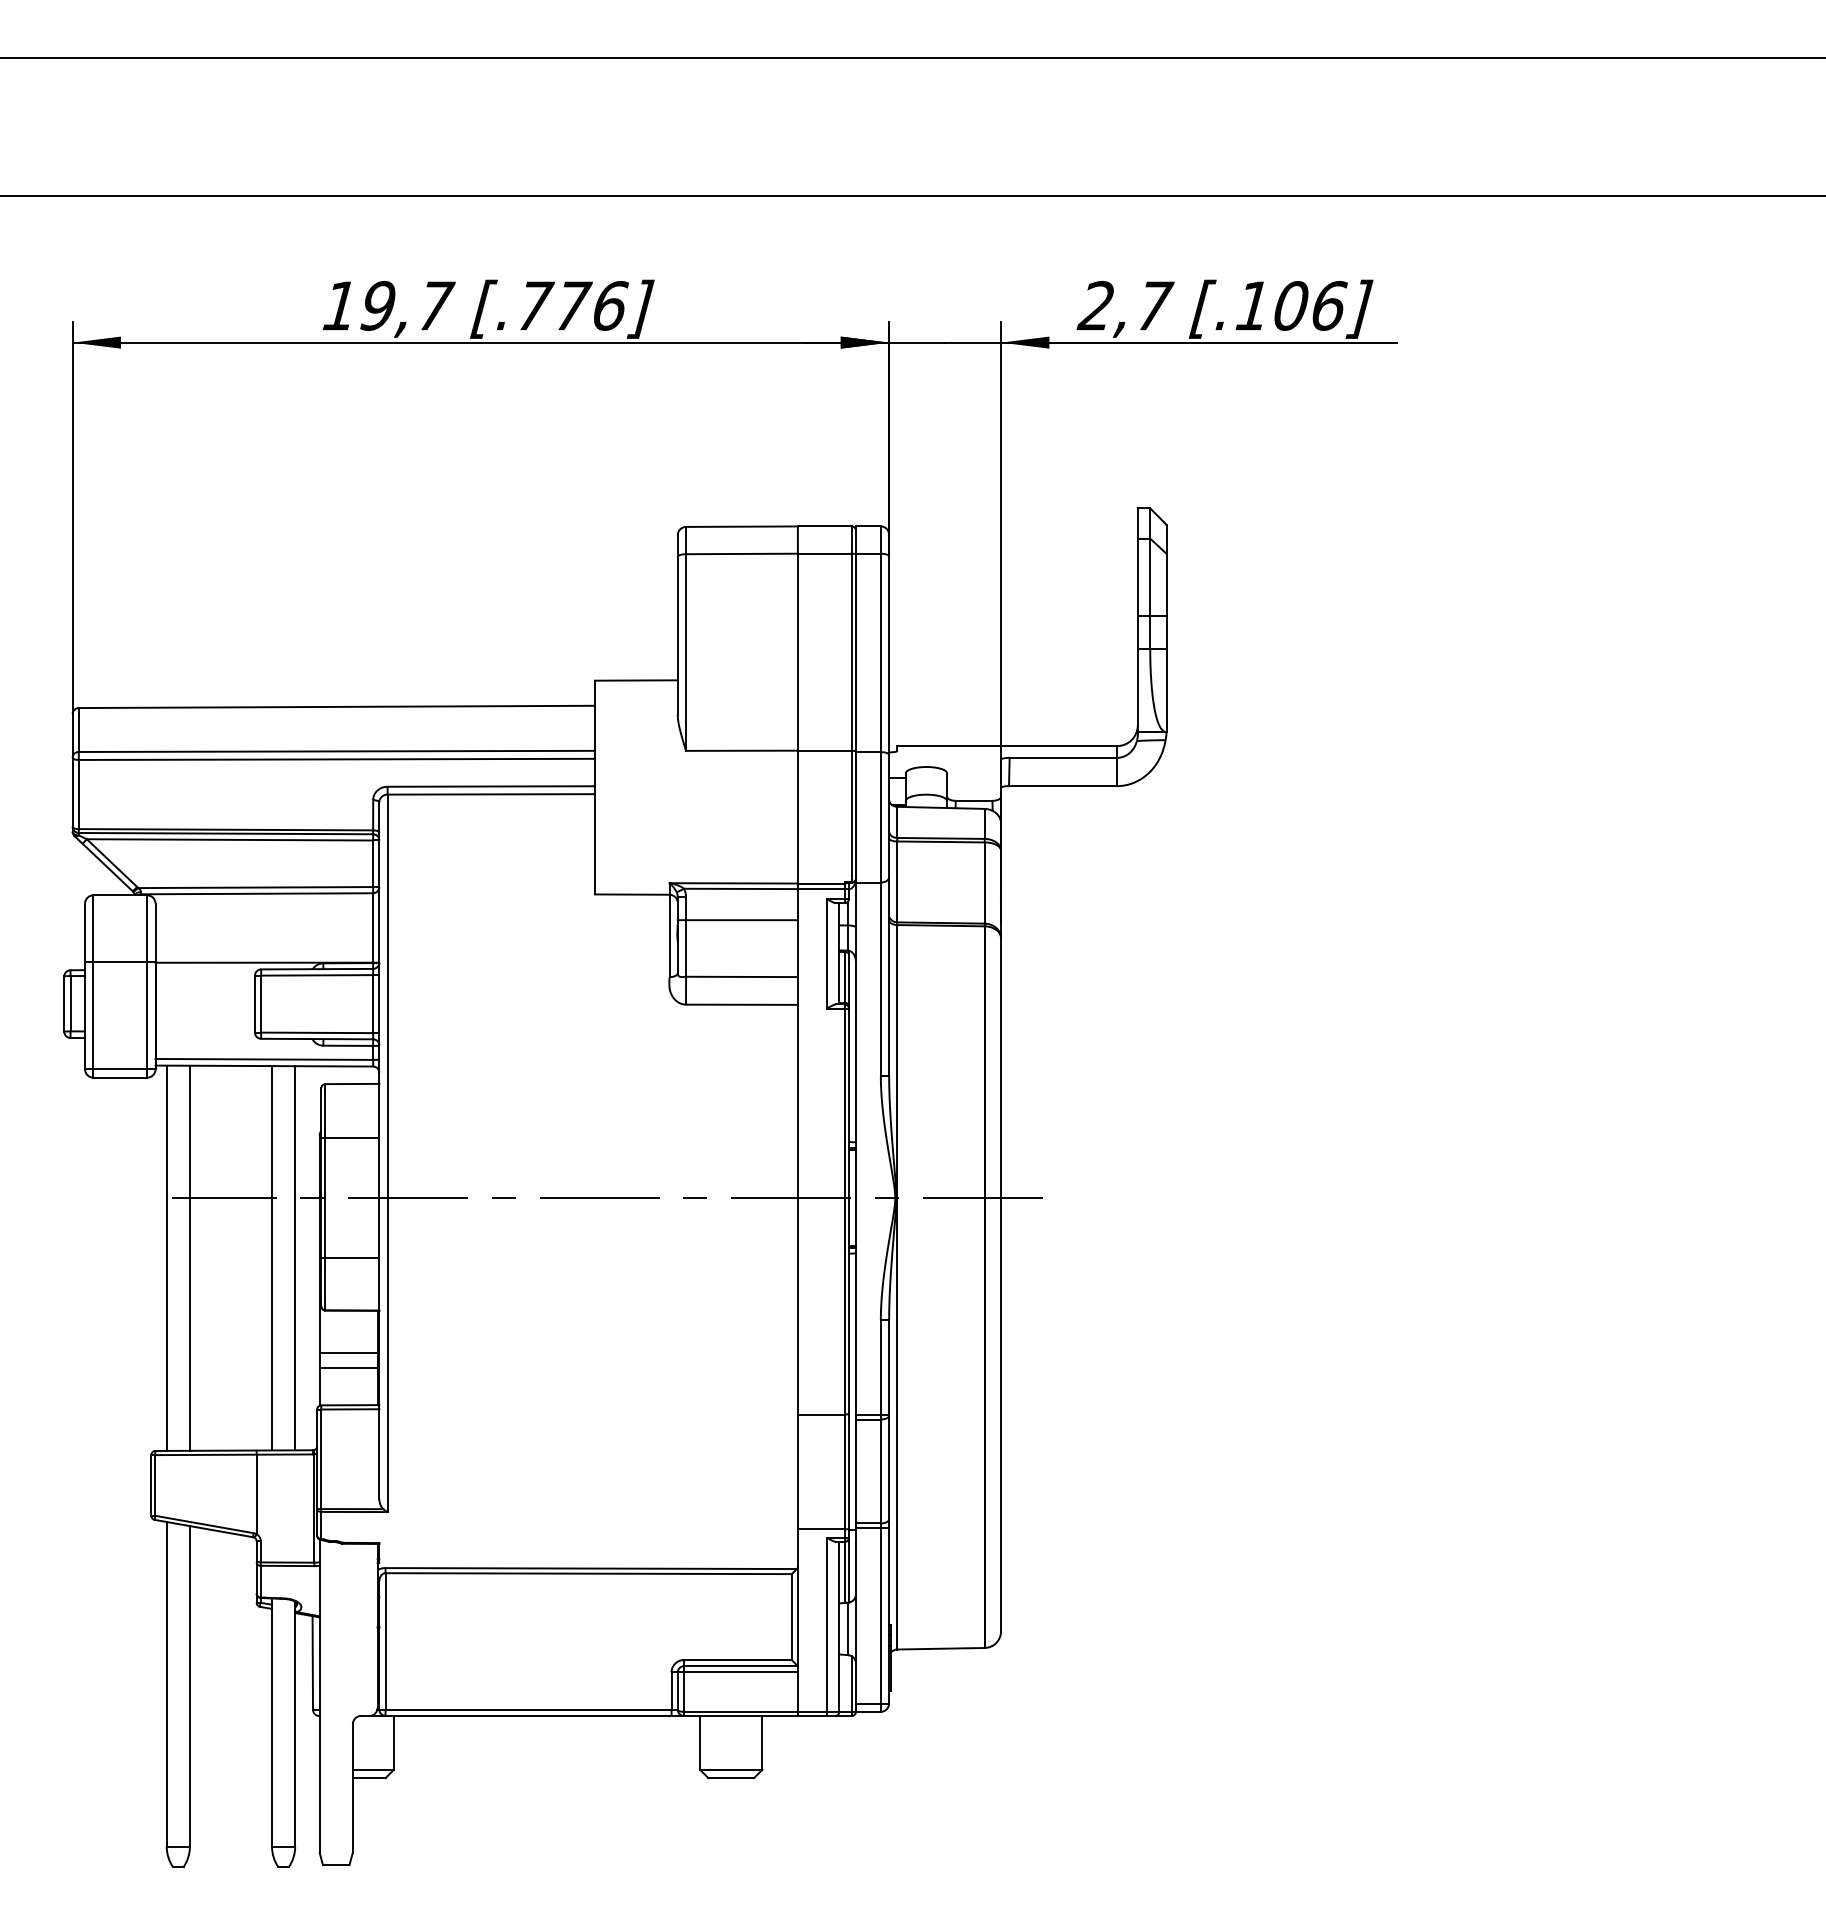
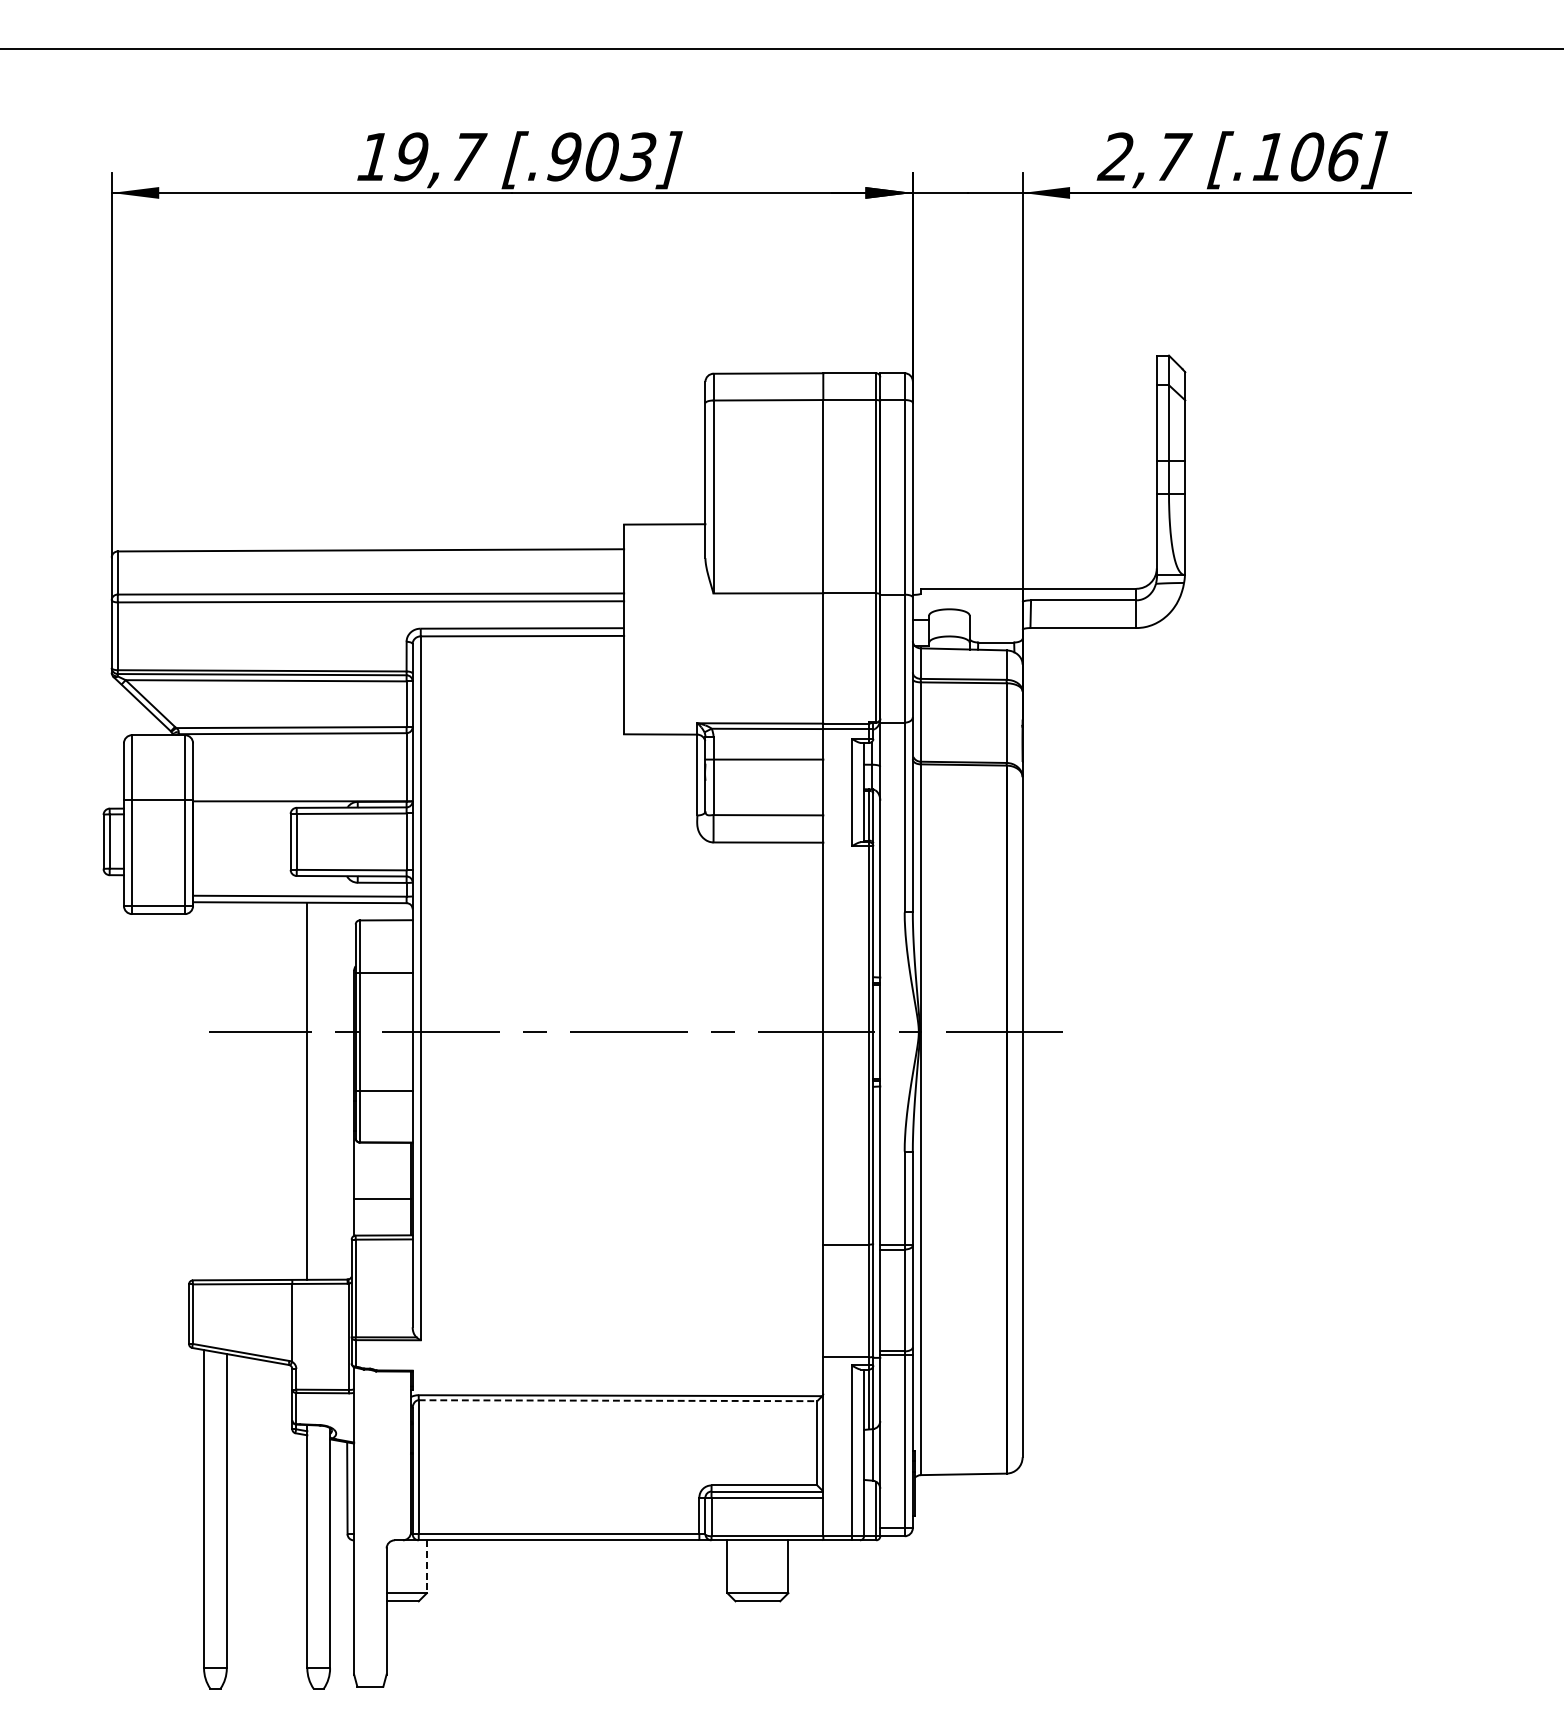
text: (572, 305) -> (602, 156), [.776] -> [.903]
line: (166, 1257) -> (203, 1090), removed
line: (189, 1257) -> (226, 1090), removed
line: (295, 1258) -> (330, 1091), removed
line: (348, 1352) -> (382, 1183), removed
line: (589, 1573) -> (618, 1400), solid -> dashed
line: (393, 1742) -> (426, 1566), solid -> dashed

